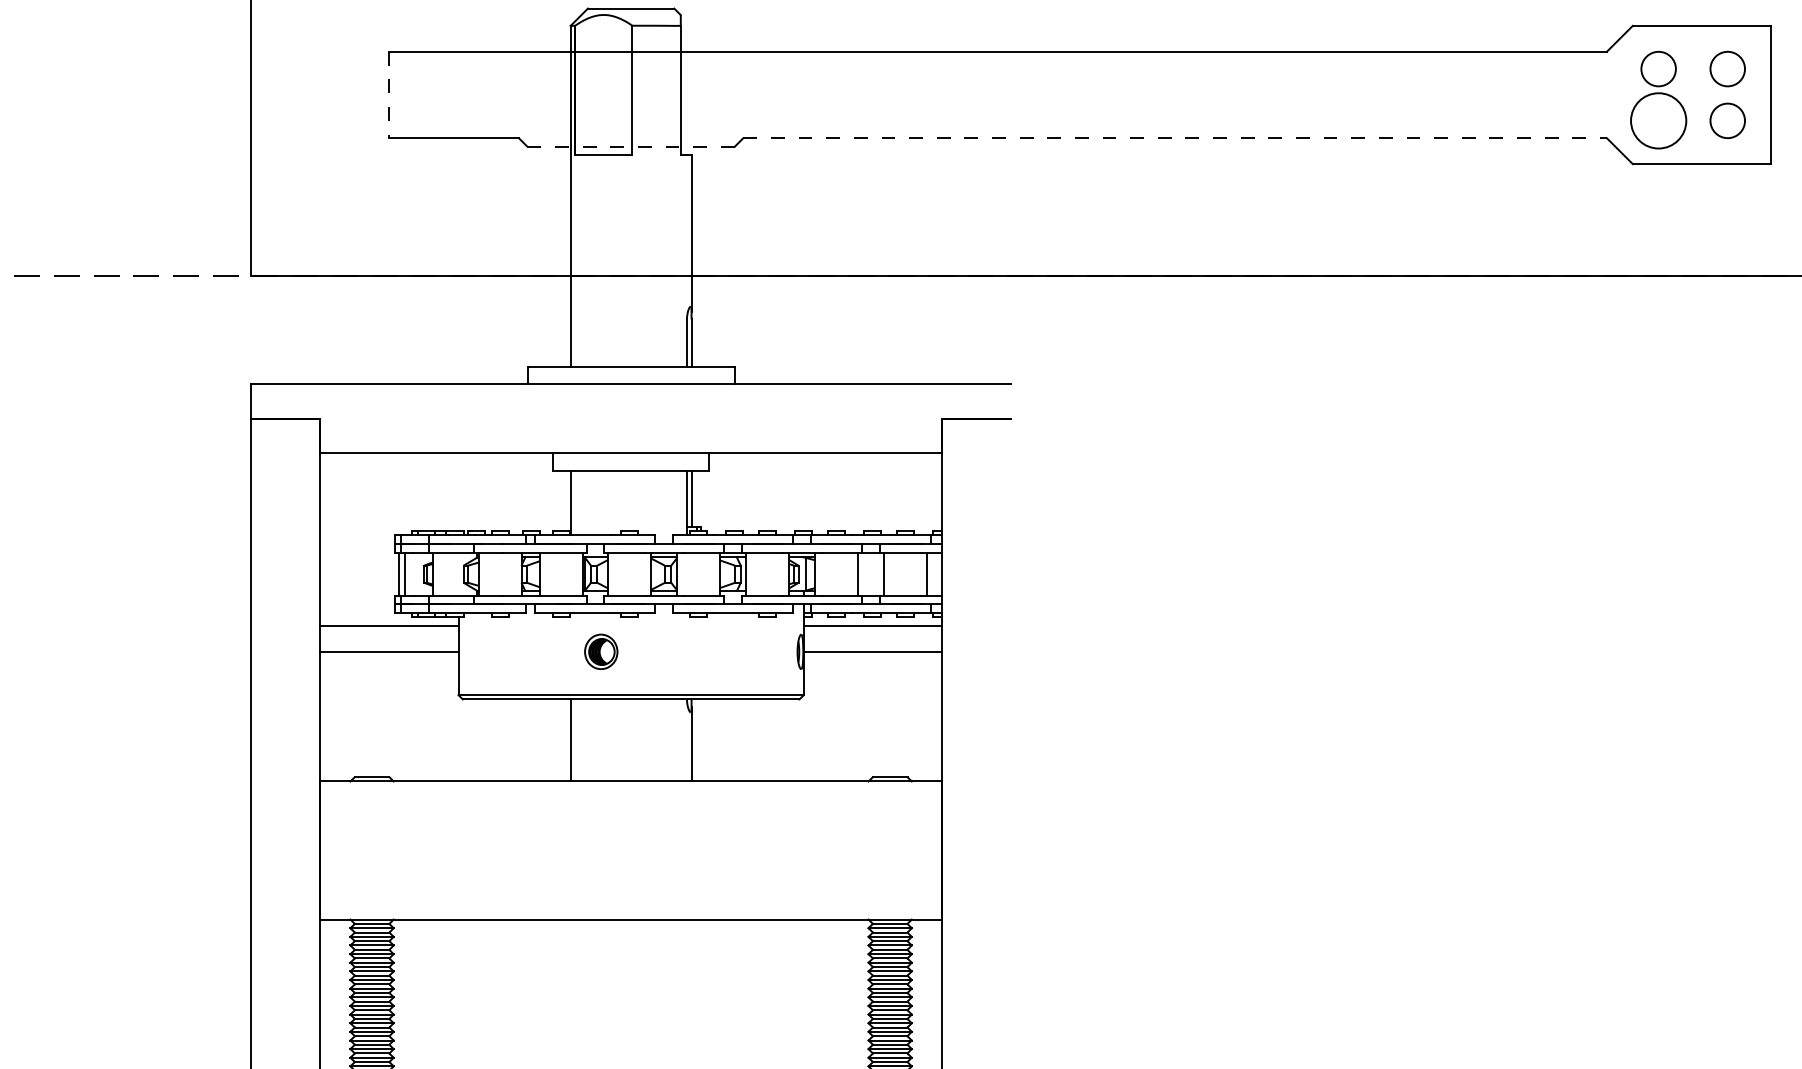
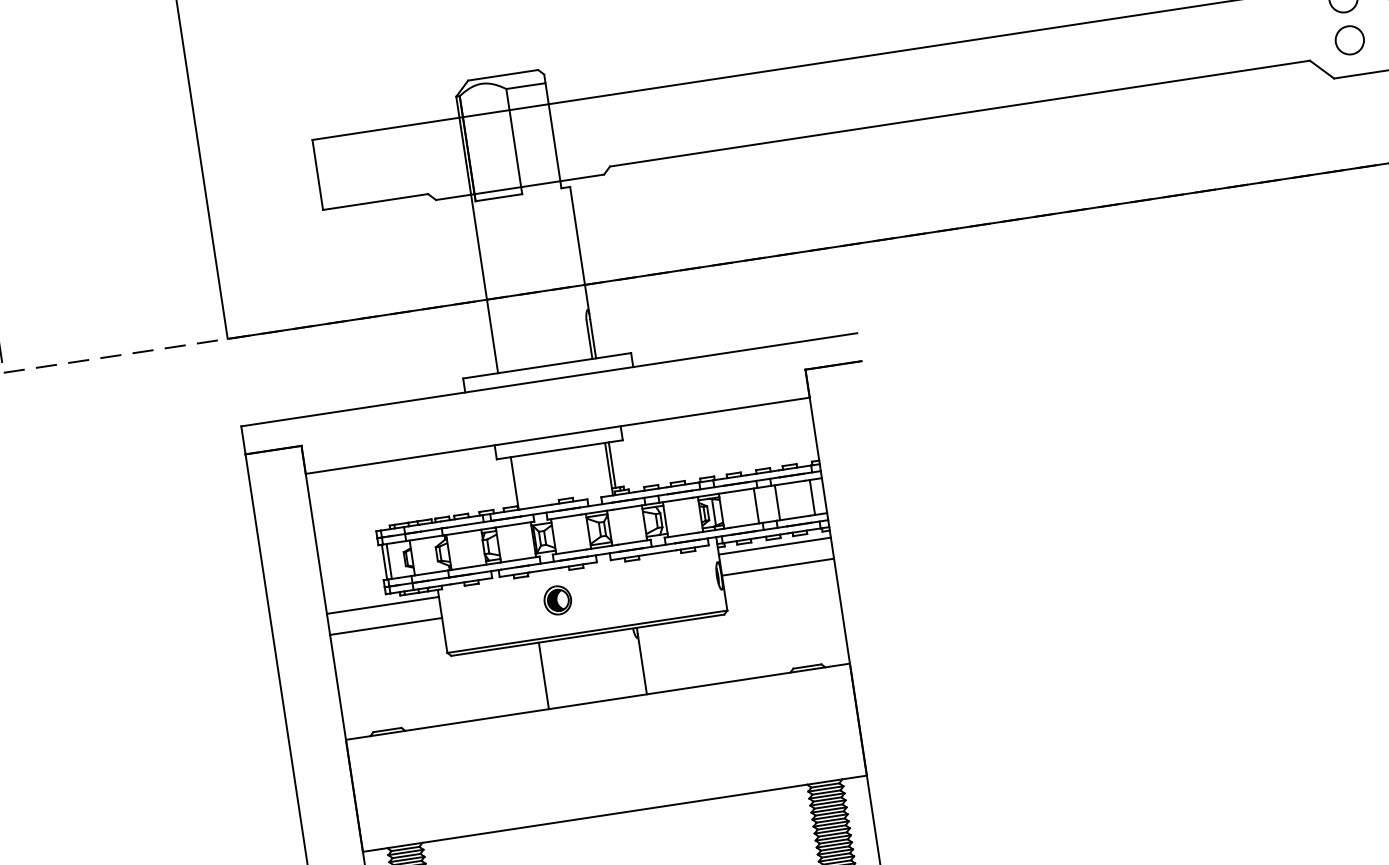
line: (389, 95) -> (317, 175), dashed -> solid
circle: (1658, 120) -> (1349, 40), size x0.62
line: (1175, 138) -> (960, 113), dashed -> solid
line: (631, 146) -> (520, 187), dashed -> solid

